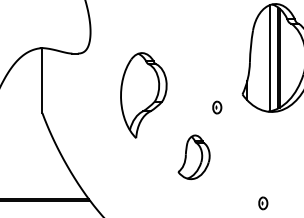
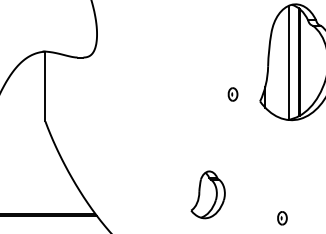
part: (143, 95) -> (153, 102), removed
part: (216, 107) -> (232, 94), moved
part: (193, 156) -> (207, 194), moved

